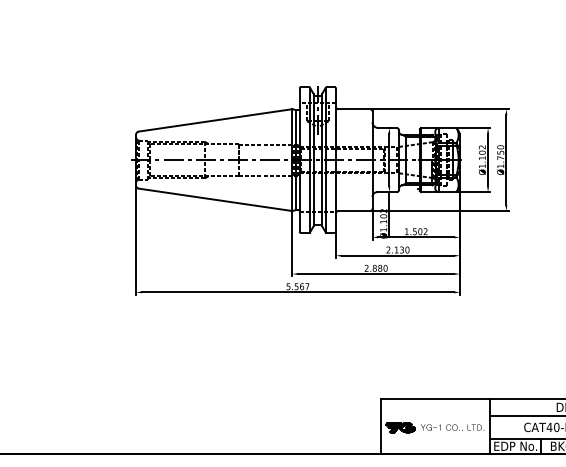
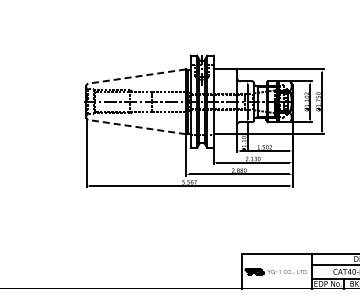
line: (214, 120) -> (136, 76), solid -> dashed
line: (214, 200) -> (136, 127), solid -> dashed

